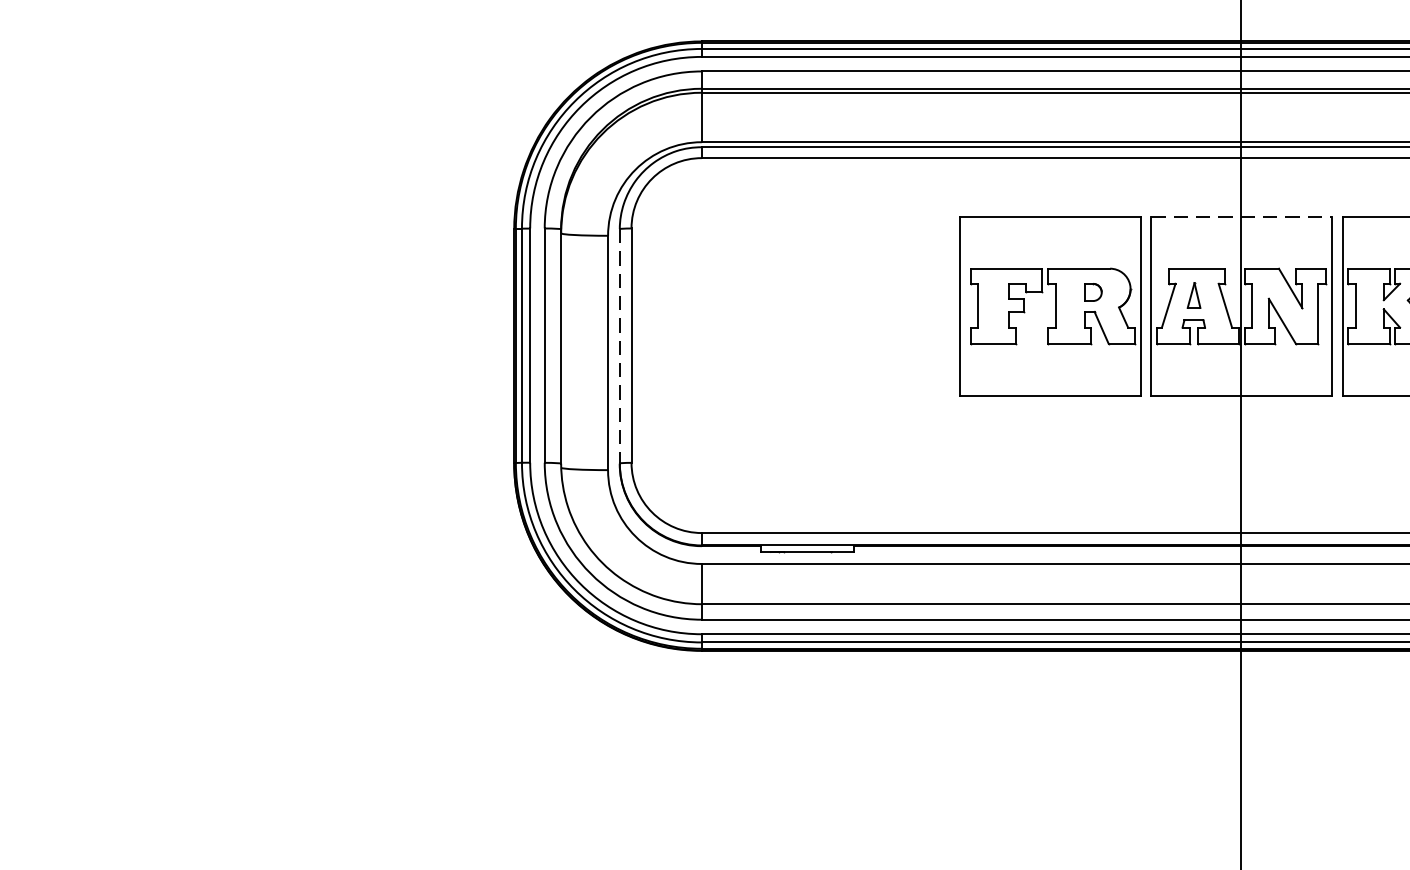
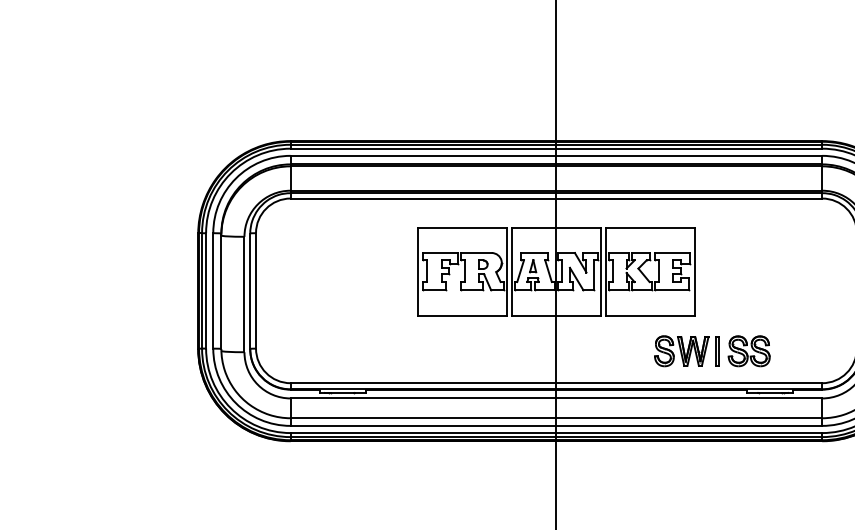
line: (1243, 216) -> (557, 227), dashed -> solid
line: (620, 346) -> (250, 291), dashed -> solid

